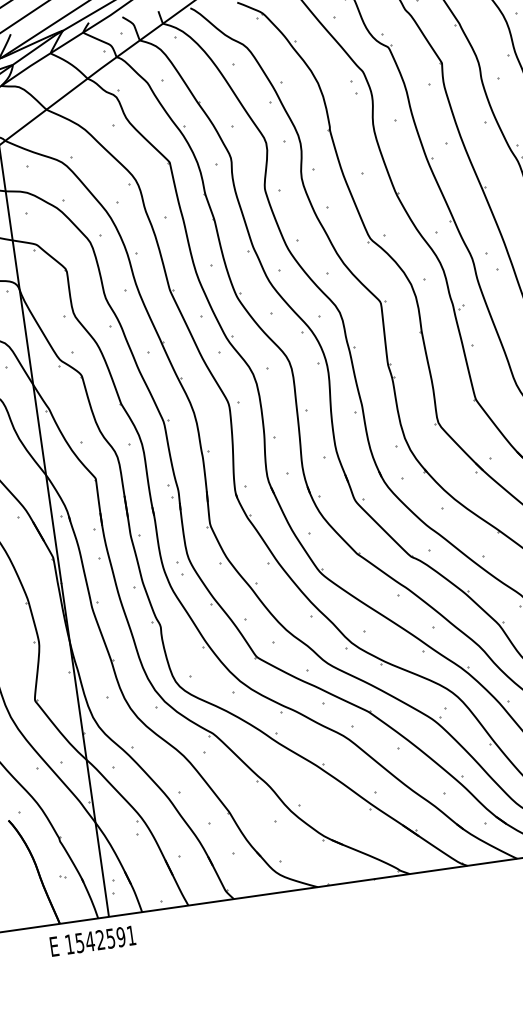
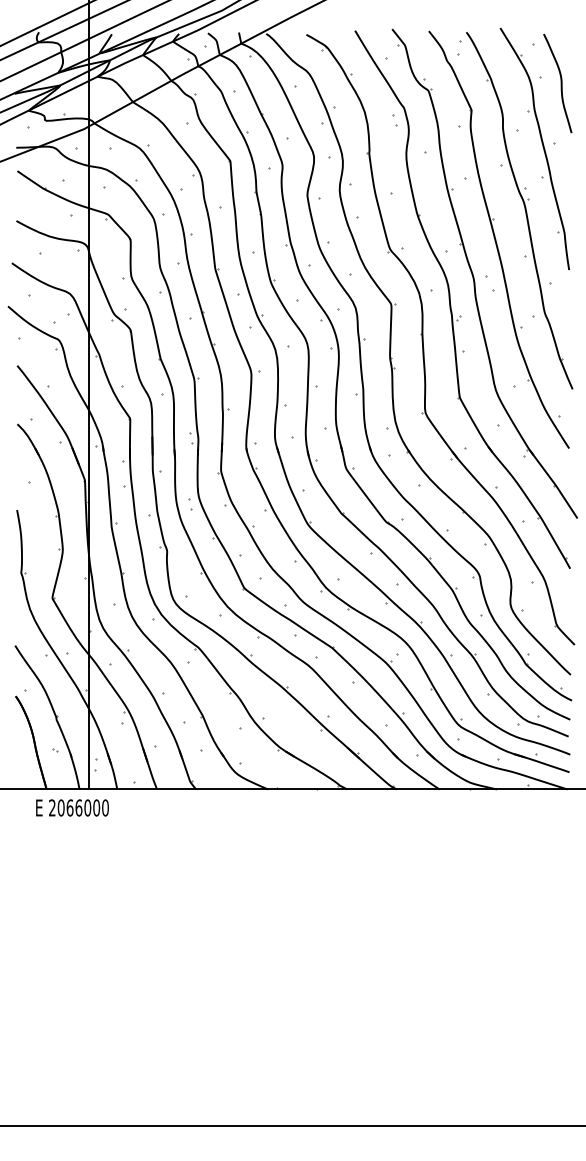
text: (99, 939) -> (78, 807), 1542591 -> 2066000

